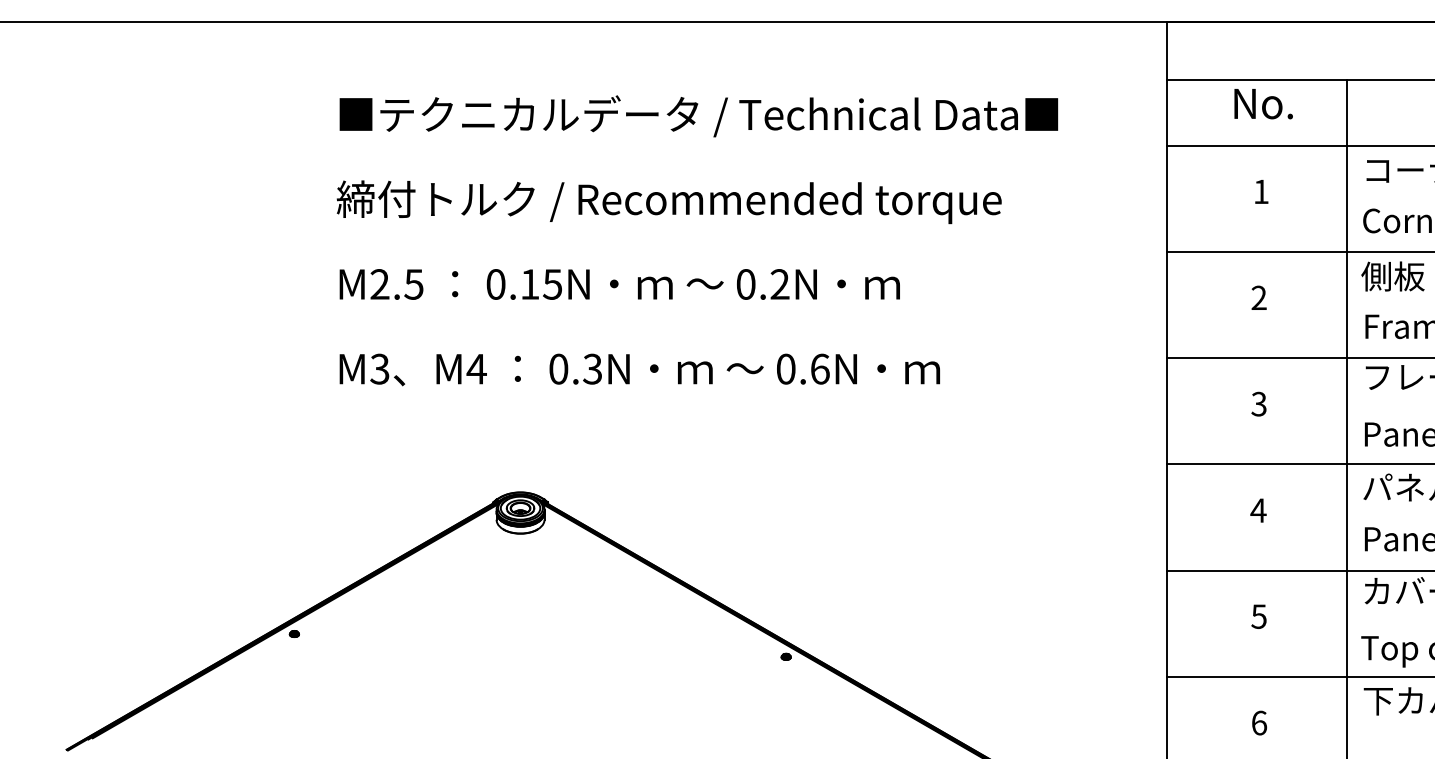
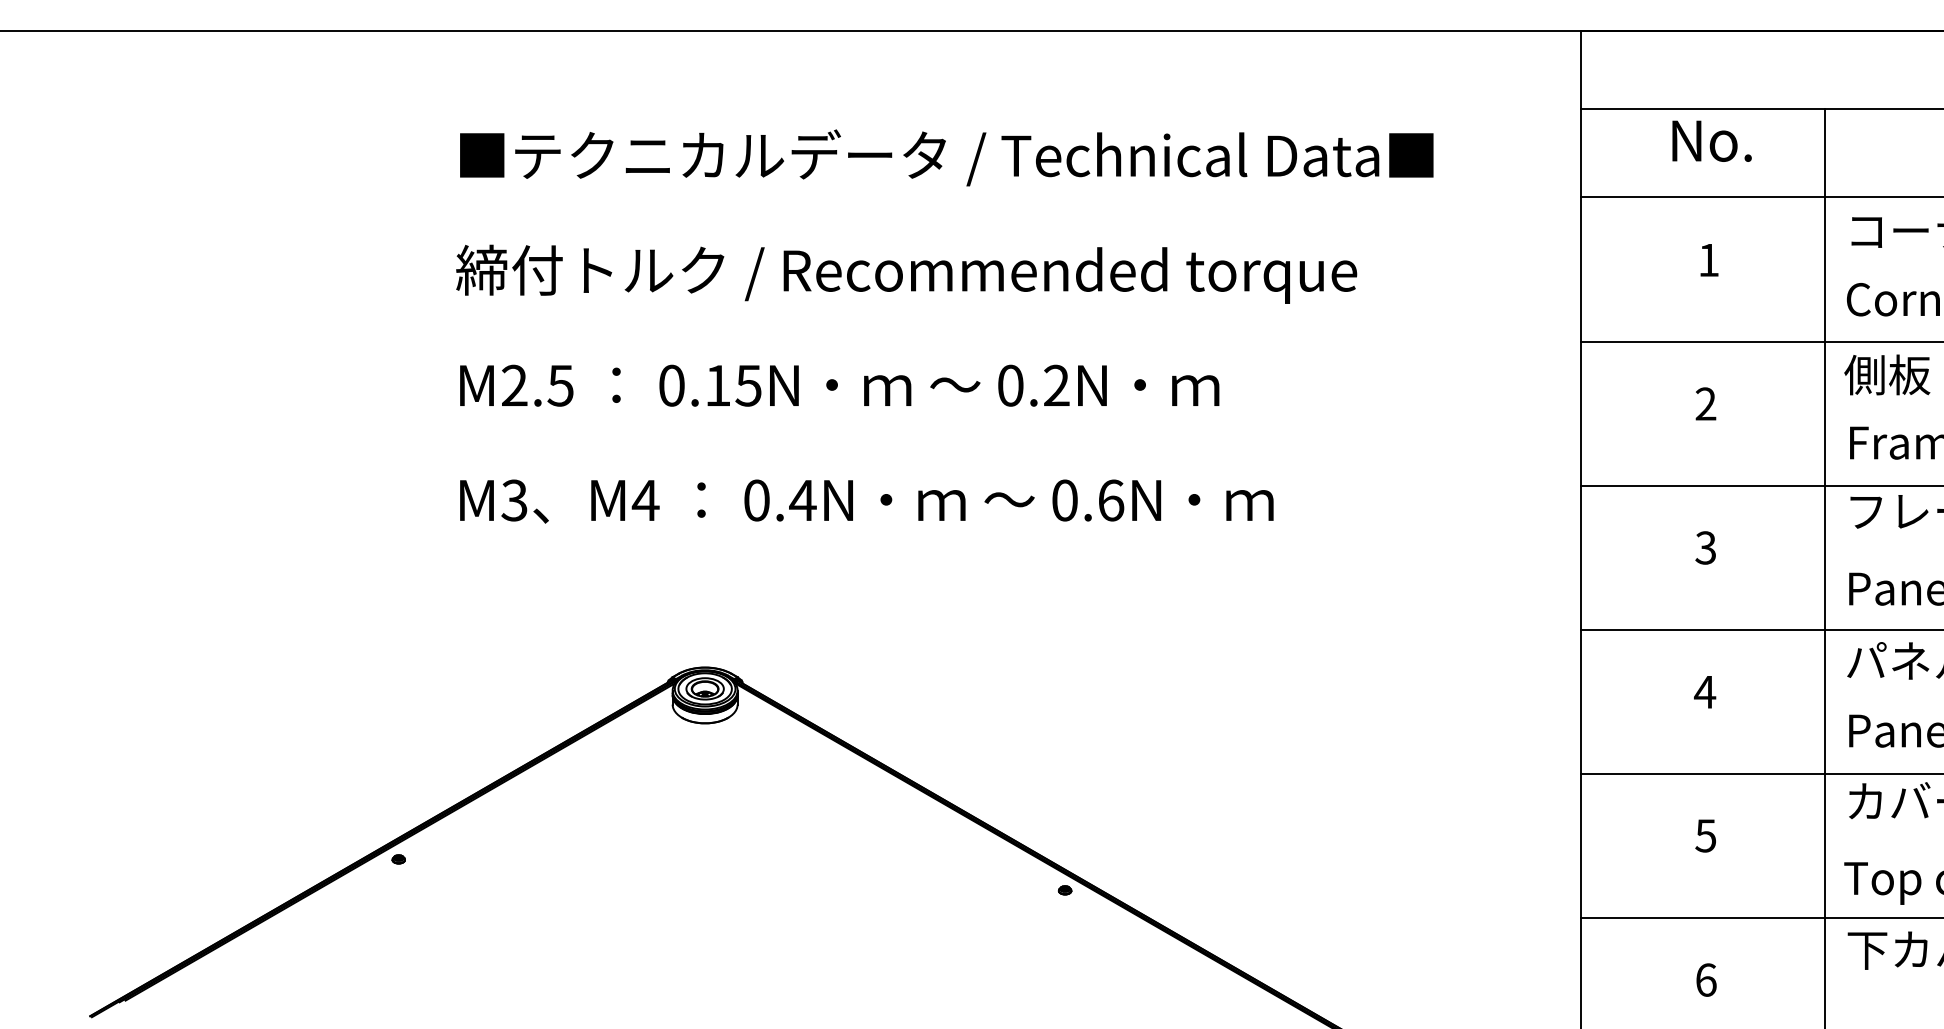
text: (592, 369) -> (802, 500), 0.3N -> 0.4N

